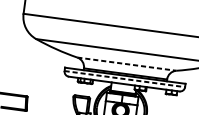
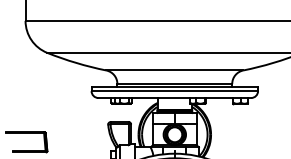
line: (127, 64) -> (175, 70), dashed -> solid
line: (125, 79) -> (175, 91), dashed -> solid

